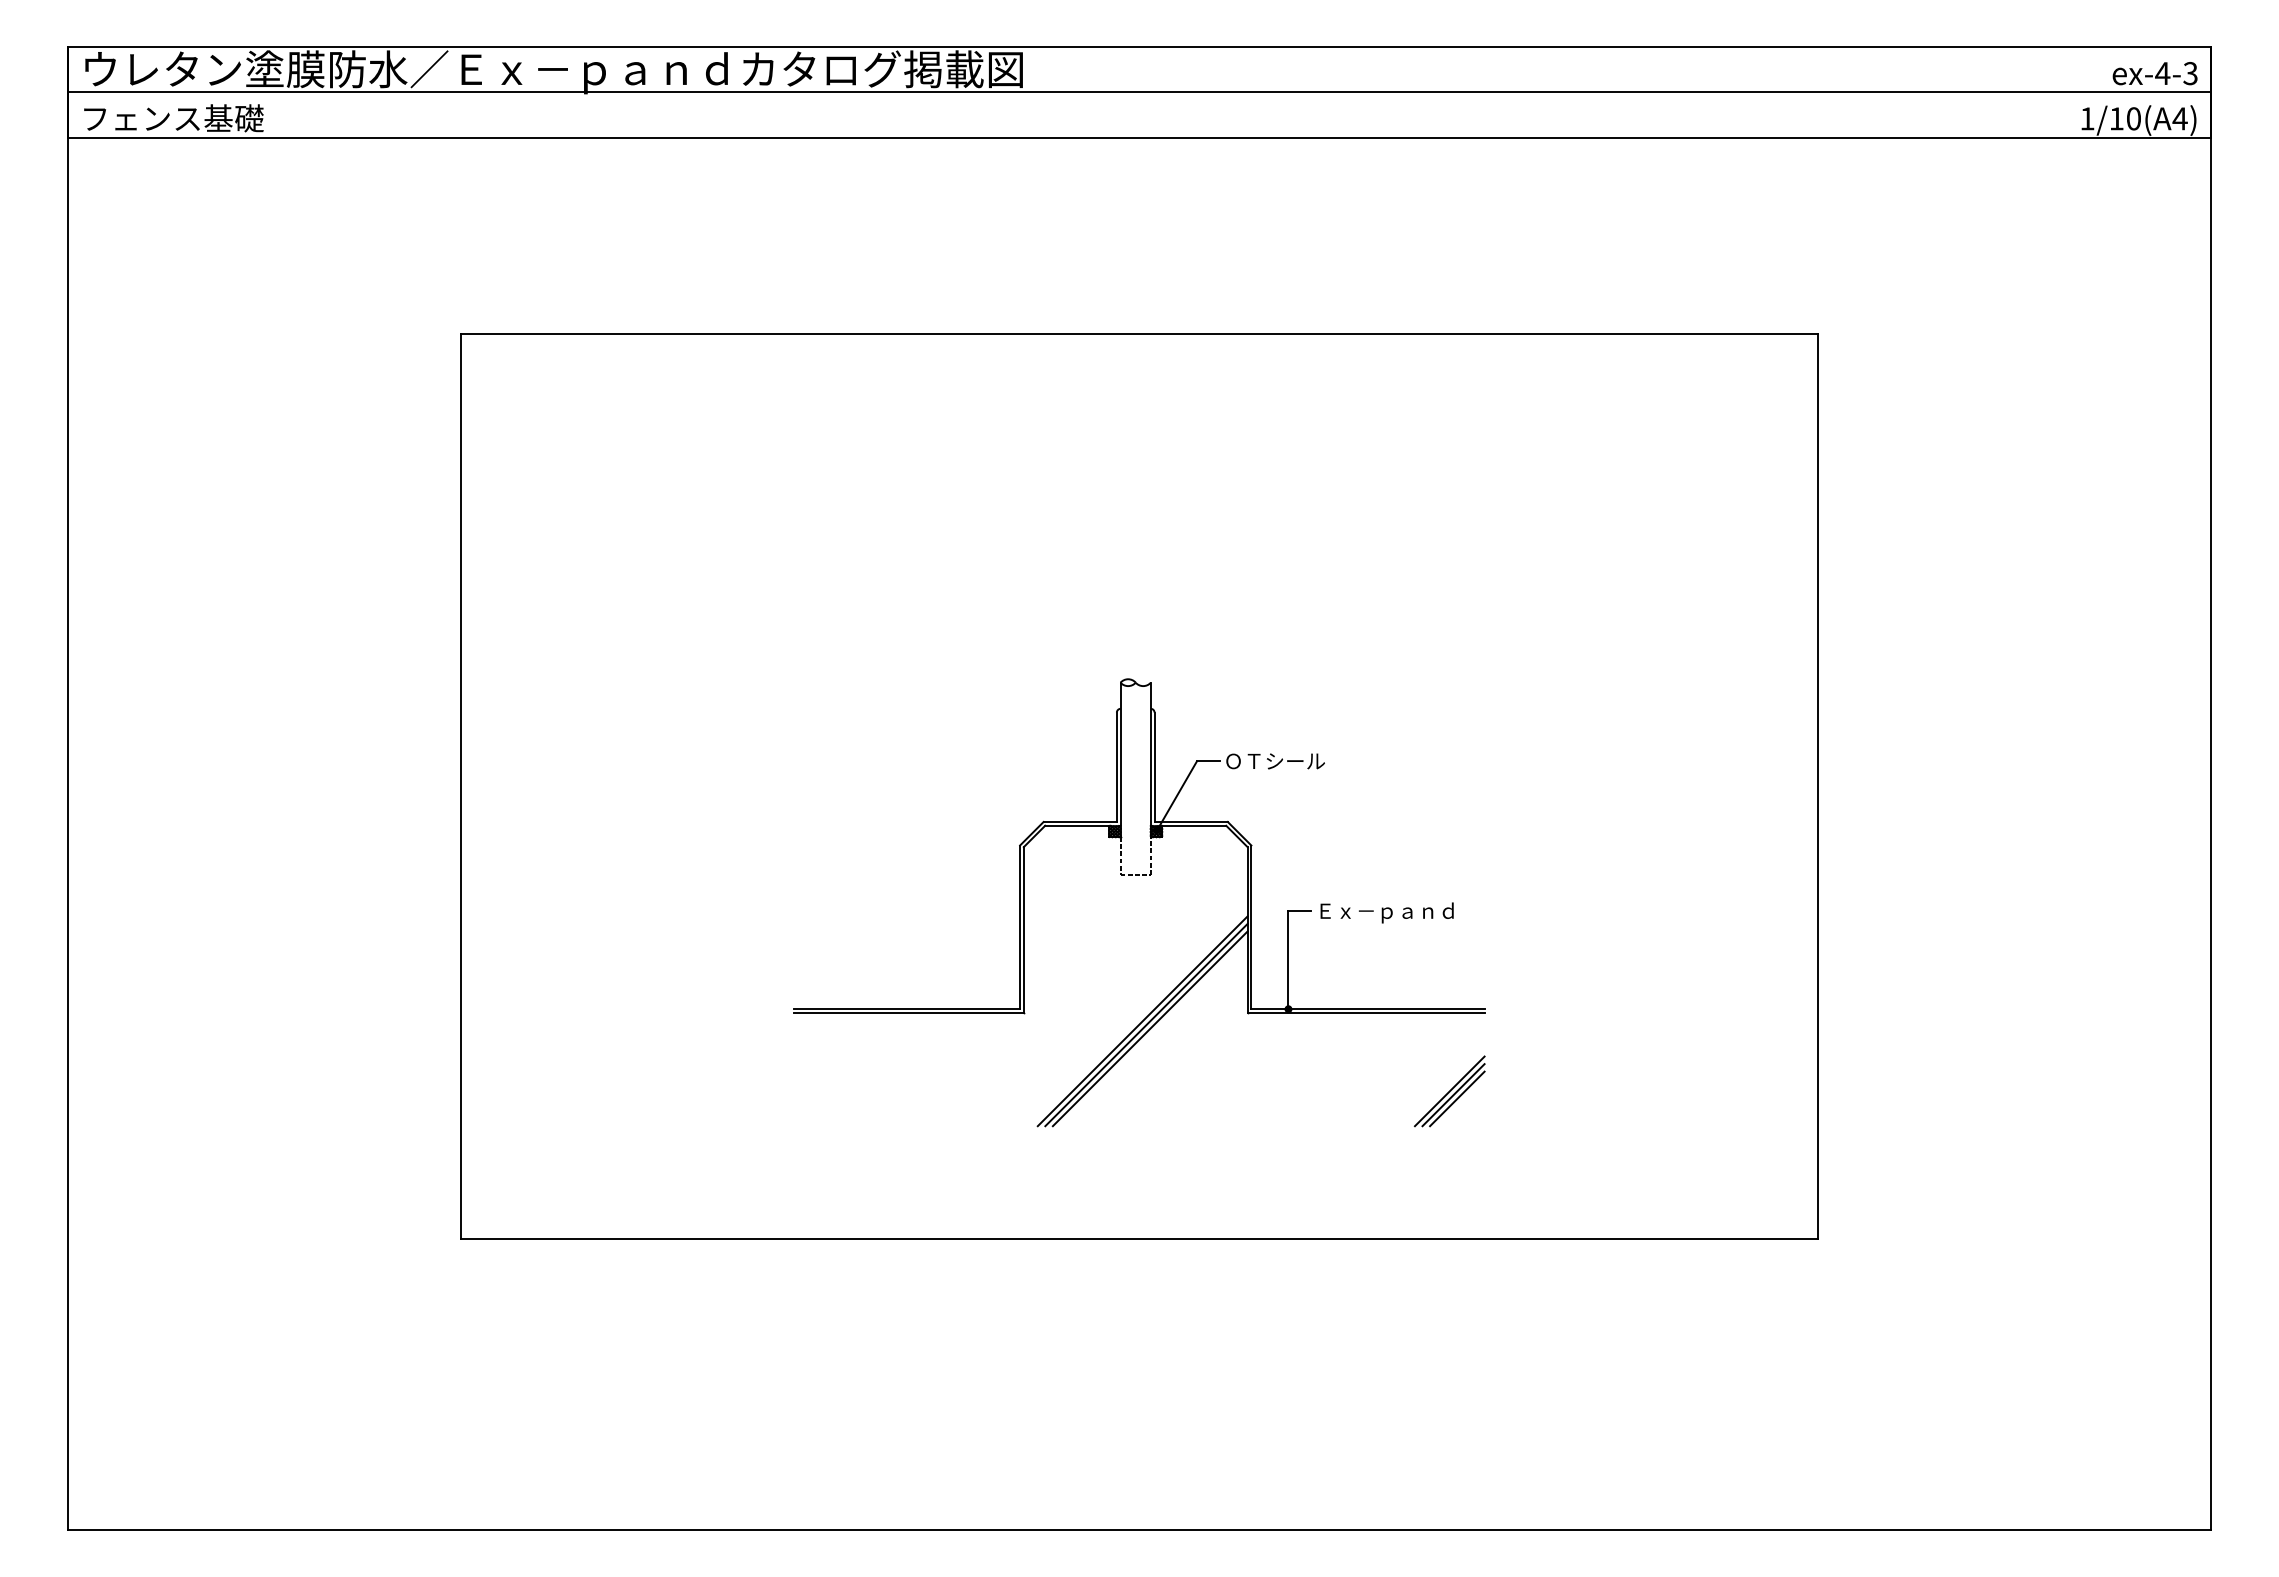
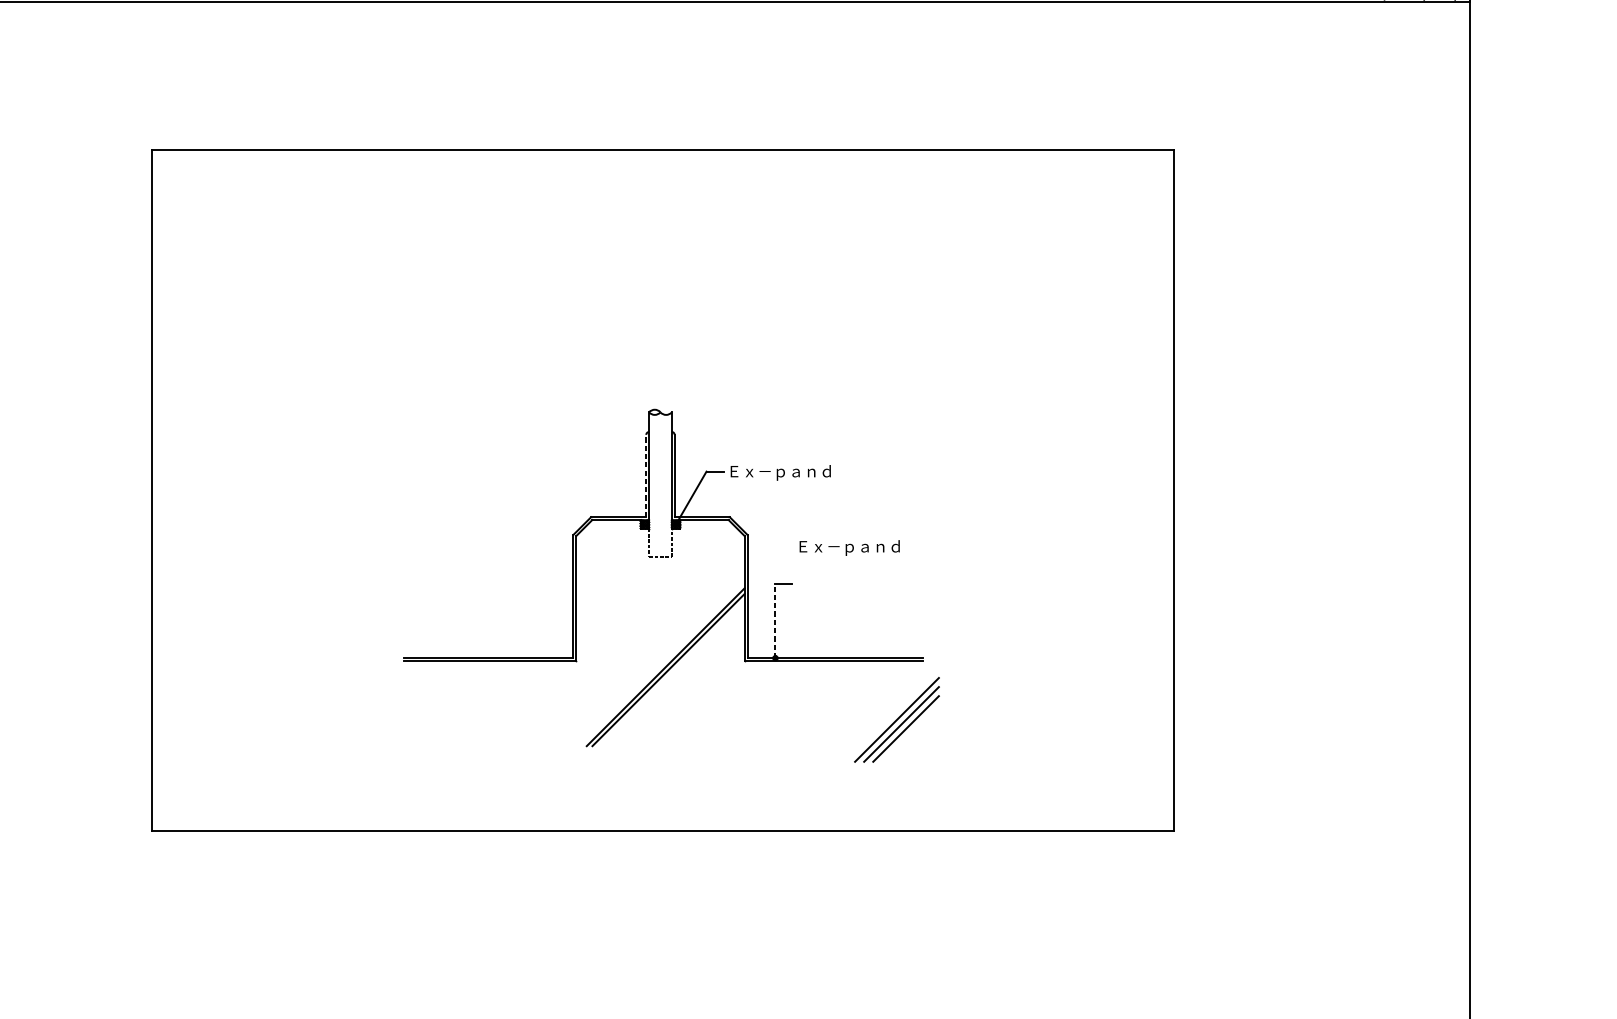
text: (1294, 762) -> (779, 472), ＯＴシール -> Ｅｘ－ｐａｎｄ
line: (1116, 767) -> (646, 476), solid -> dashed
text: (1386, 912) -> (849, 547), moved
line: (1288, 960) -> (775, 621), solid -> dashed
line: (1149, 1028) -> (670, 672), removed
part: (1449, 1091) -> (896, 720), size x1.6

